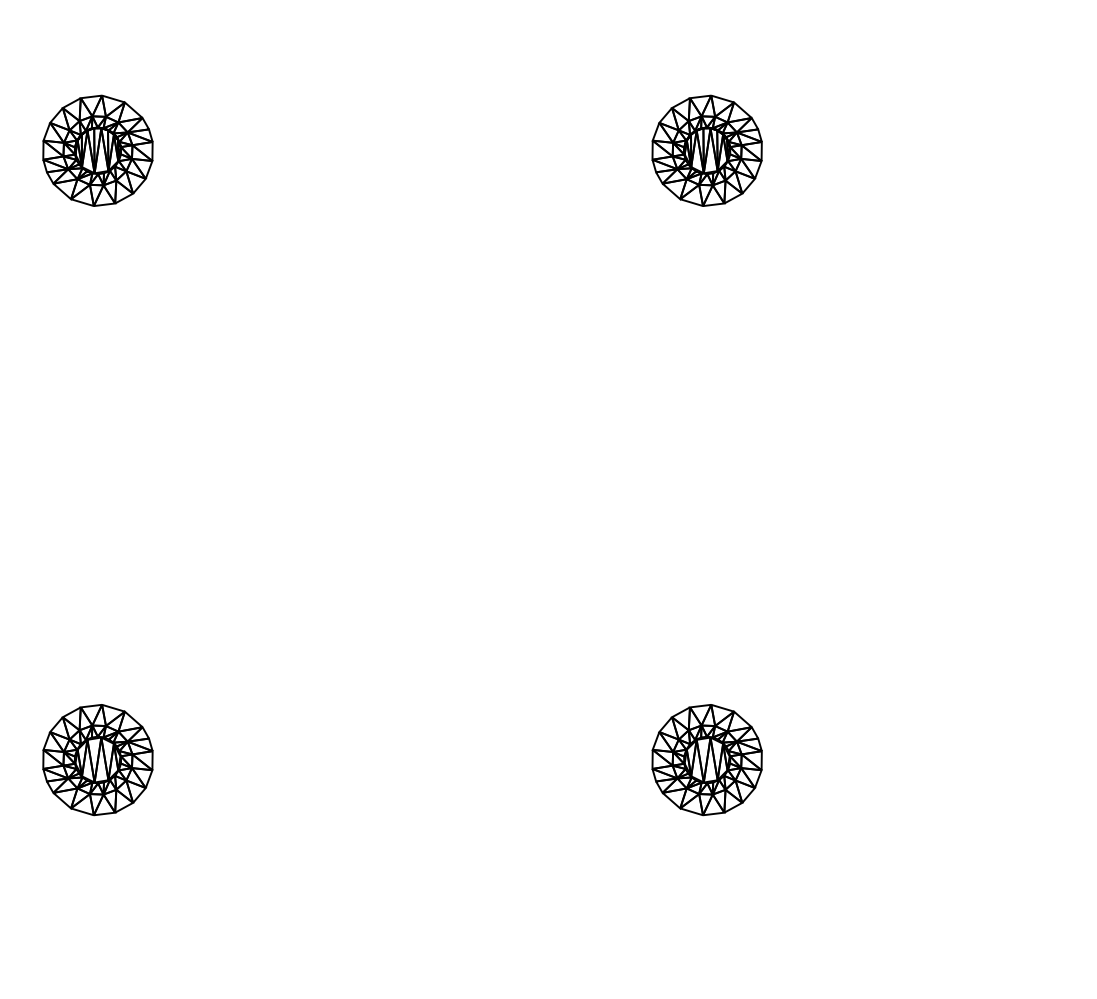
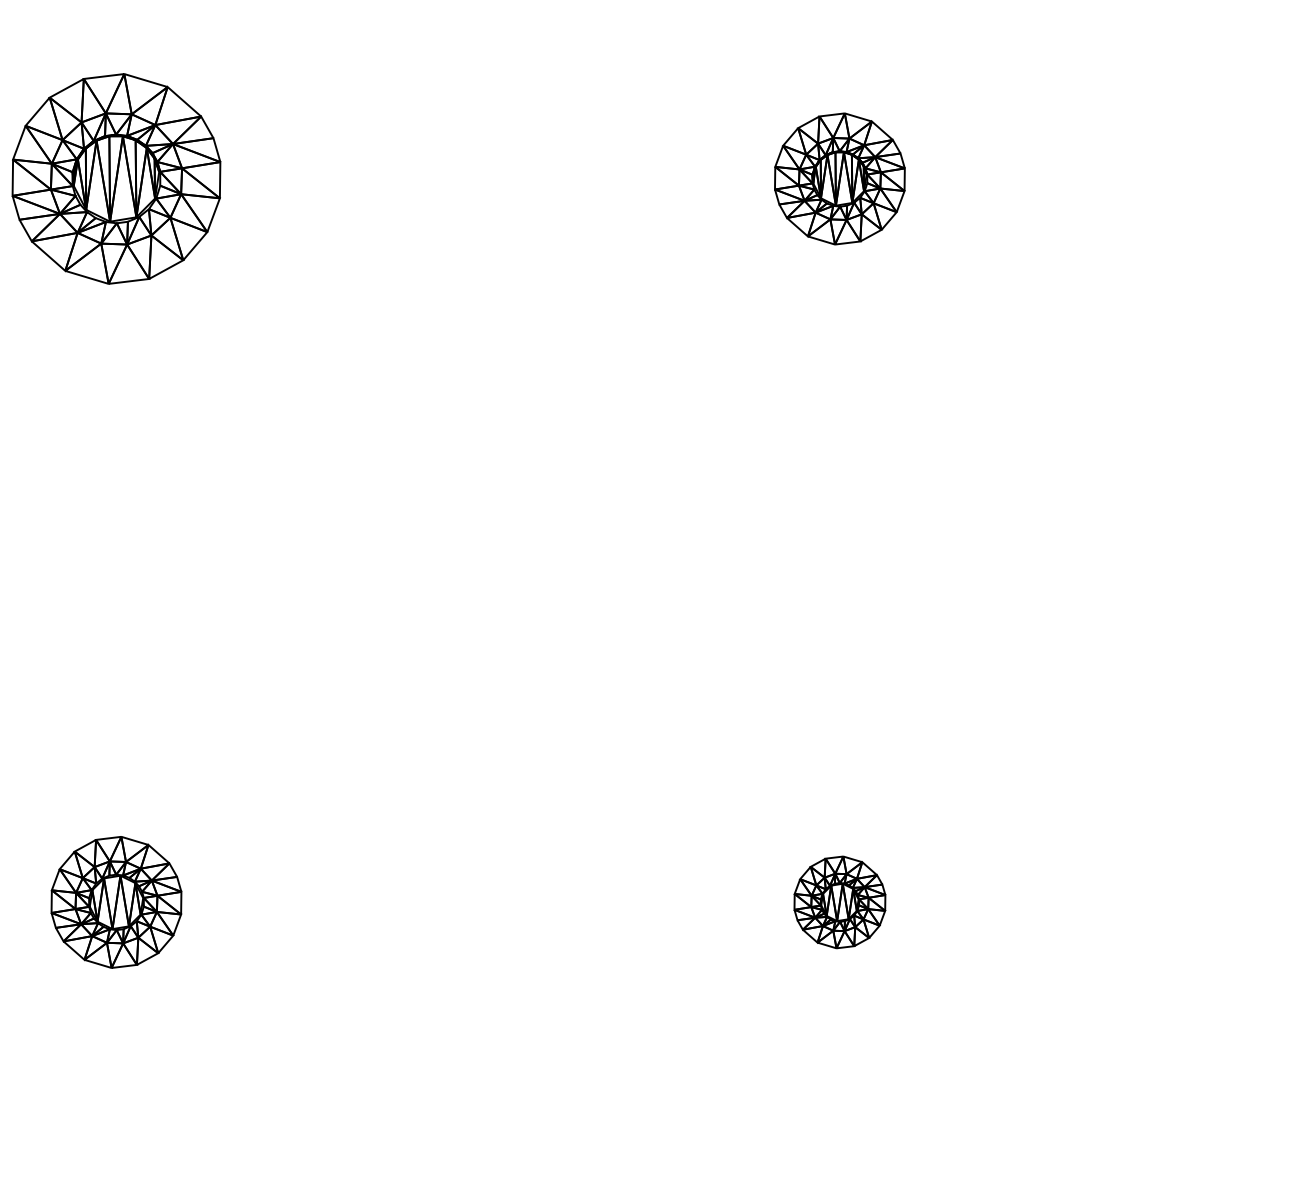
part: (97, 150) -> (116, 178), size x1.6
part: (706, 760) -> (839, 902), size x0.7

